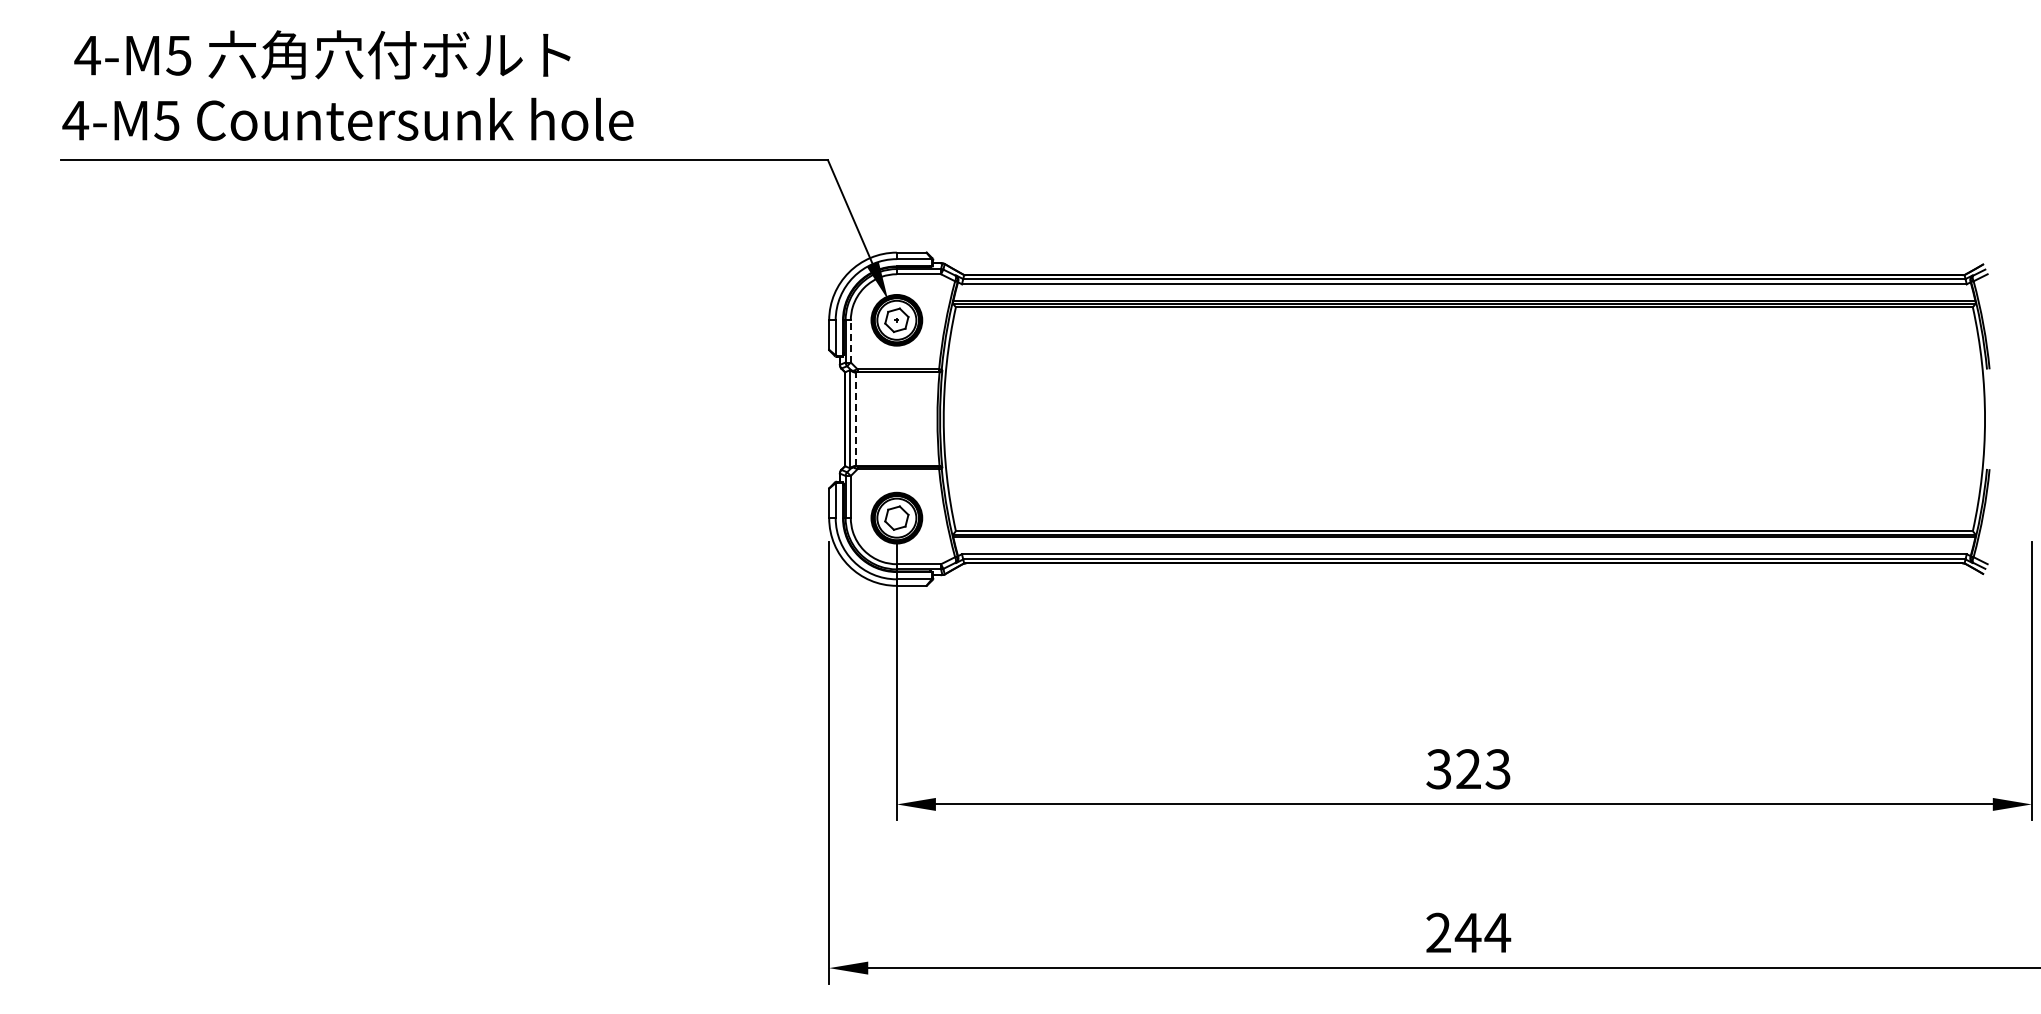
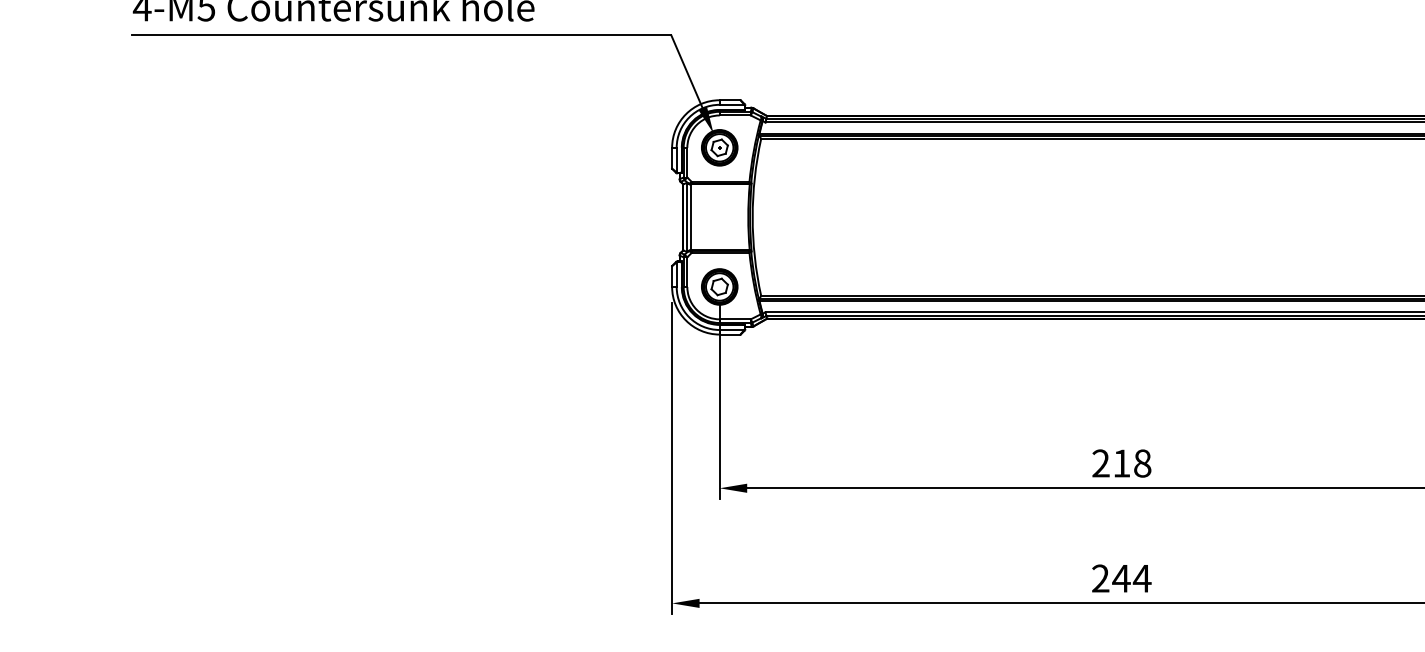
line: (850, 340) -> (687, 162), dashed -> solid
line: (855, 419) -> (690, 217), dashed -> solid
text: (1468, 769) -> (1121, 463), 323 -> 218

